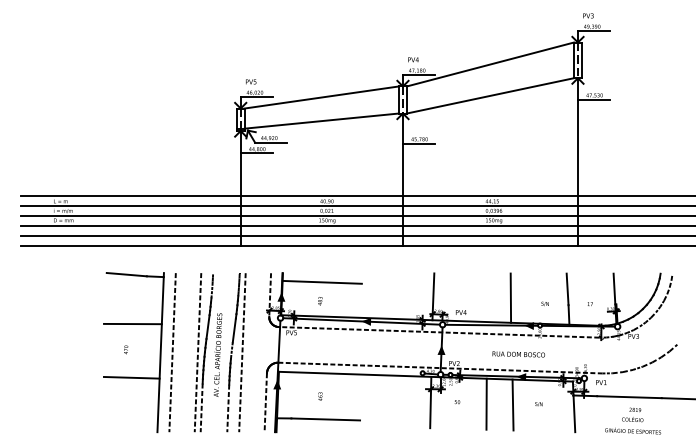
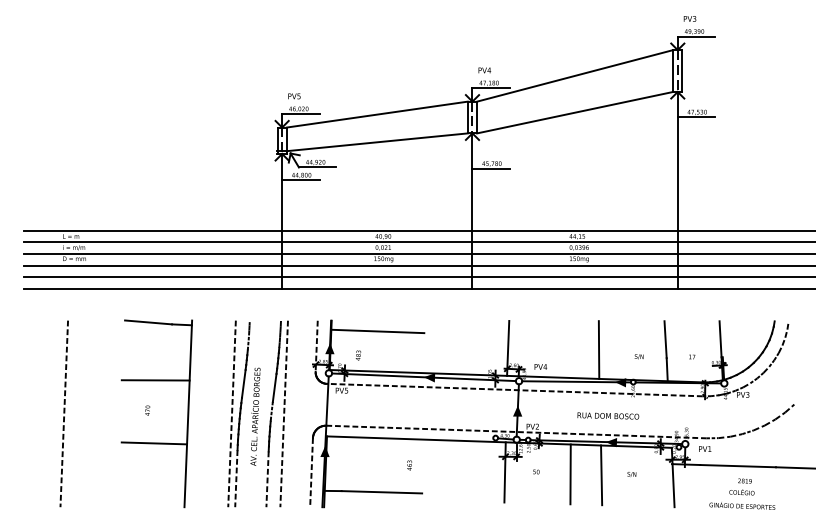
text: (320, 301) -> (358, 355), moved
line: (171, 352) -> (63, 413), moved
text: (320, 396) -> (409, 465), moved

